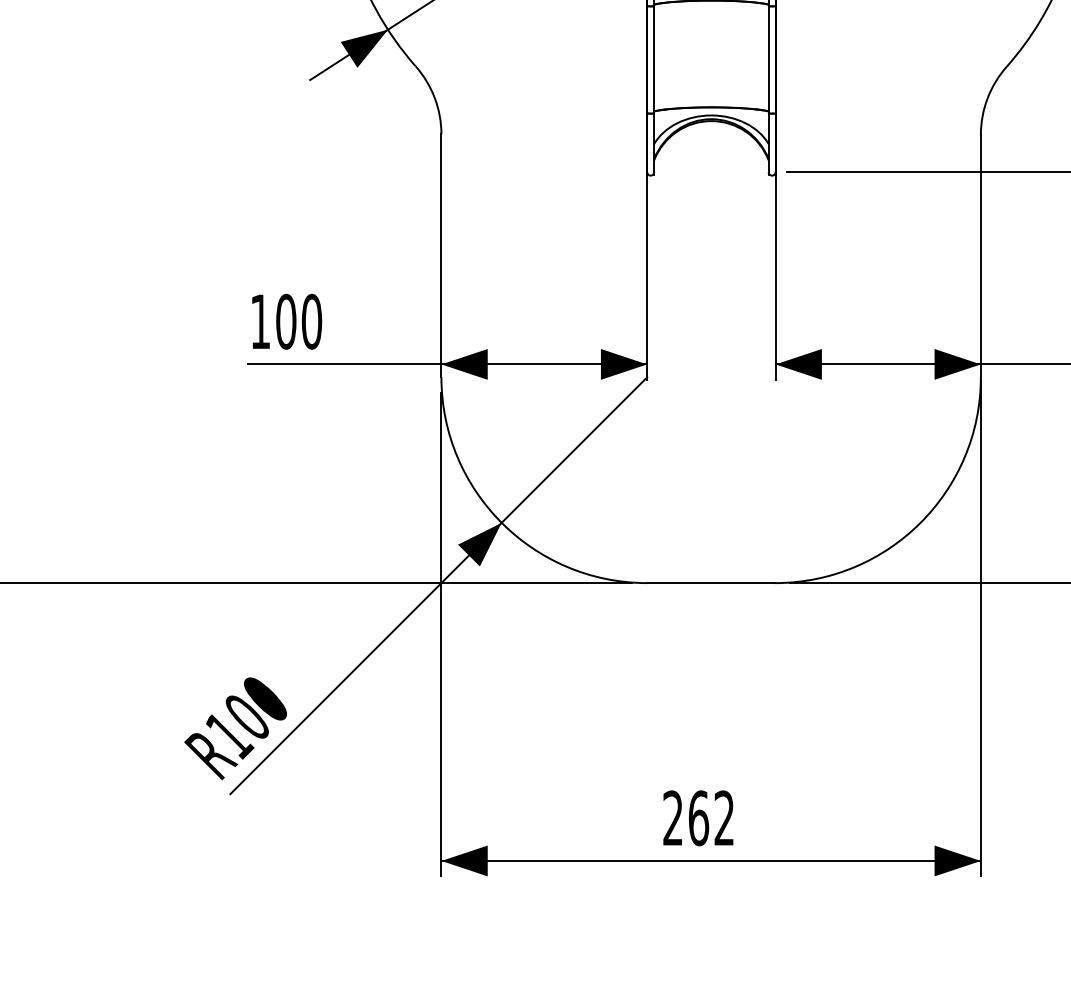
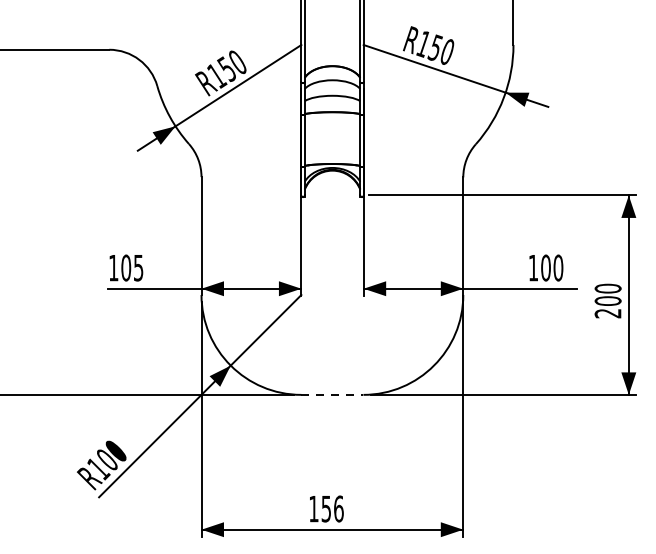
text: (311, 320) -> (138, 267), 100 -> 105
line: (711, 582) -> (332, 394), solid -> dashed
text: (698, 817) -> (326, 508), 262 -> 156

